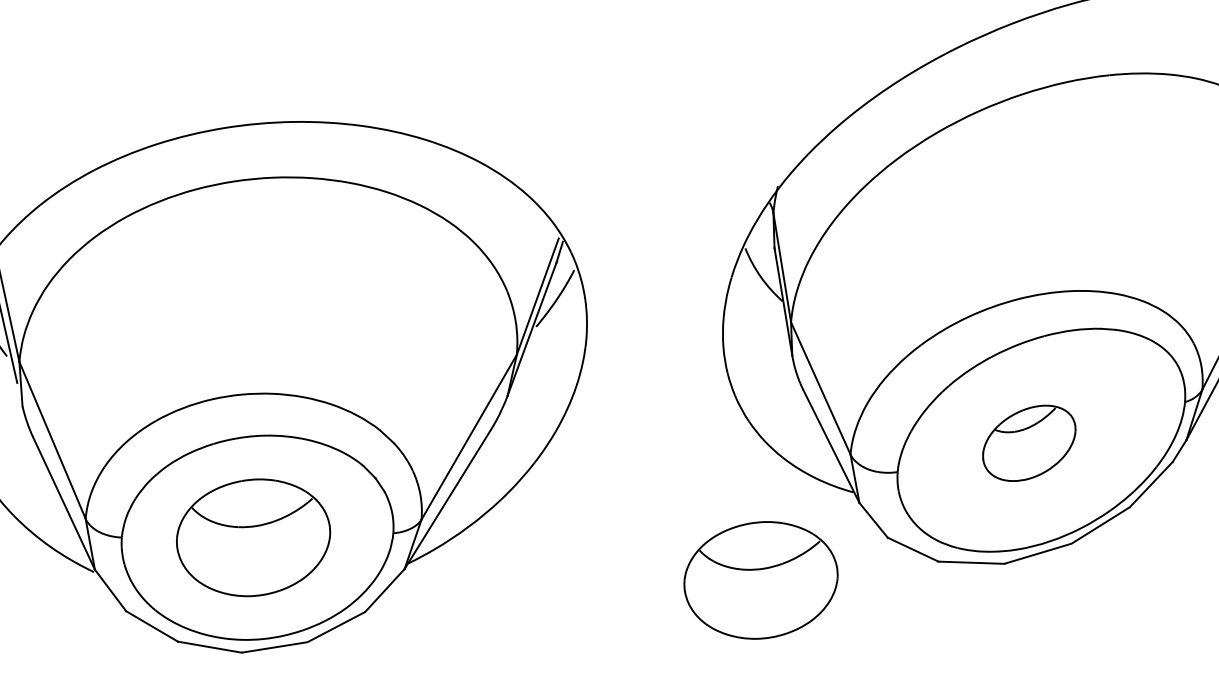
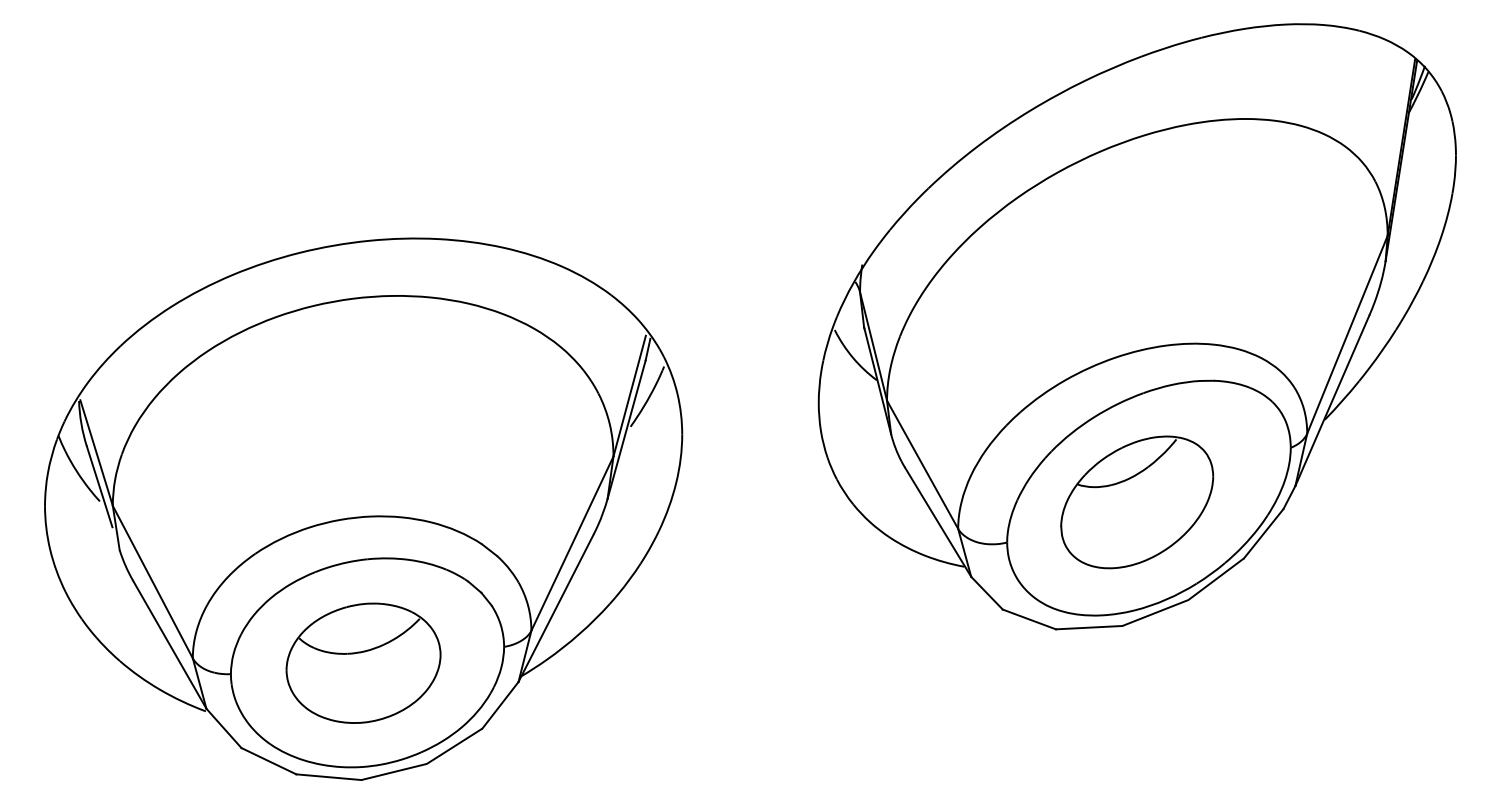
part: (1029, 443) -> (1137, 502), size x1.67
part: (760, 579) -> (878, 662), removed

